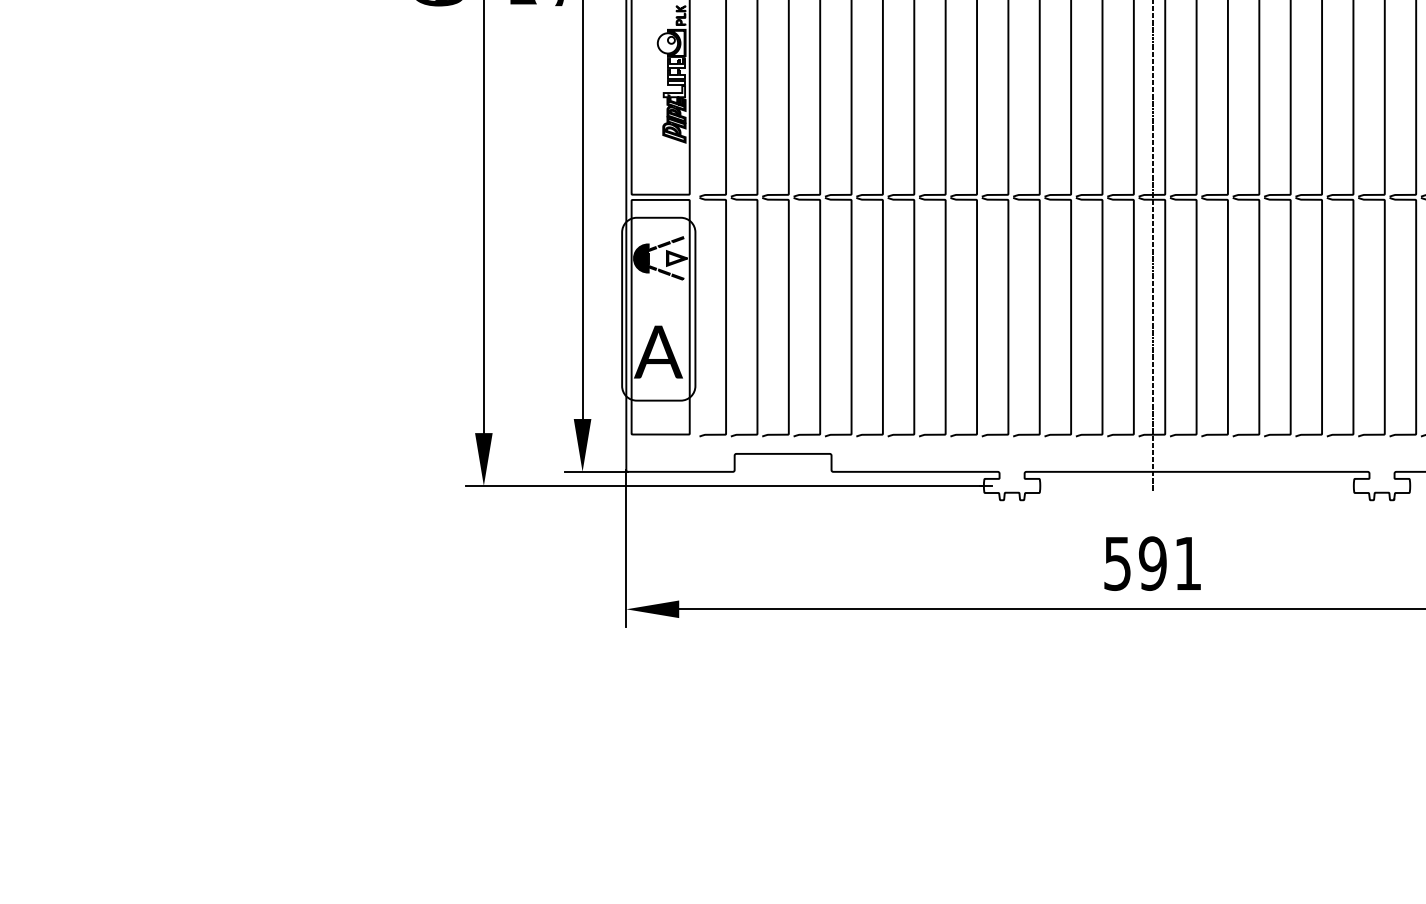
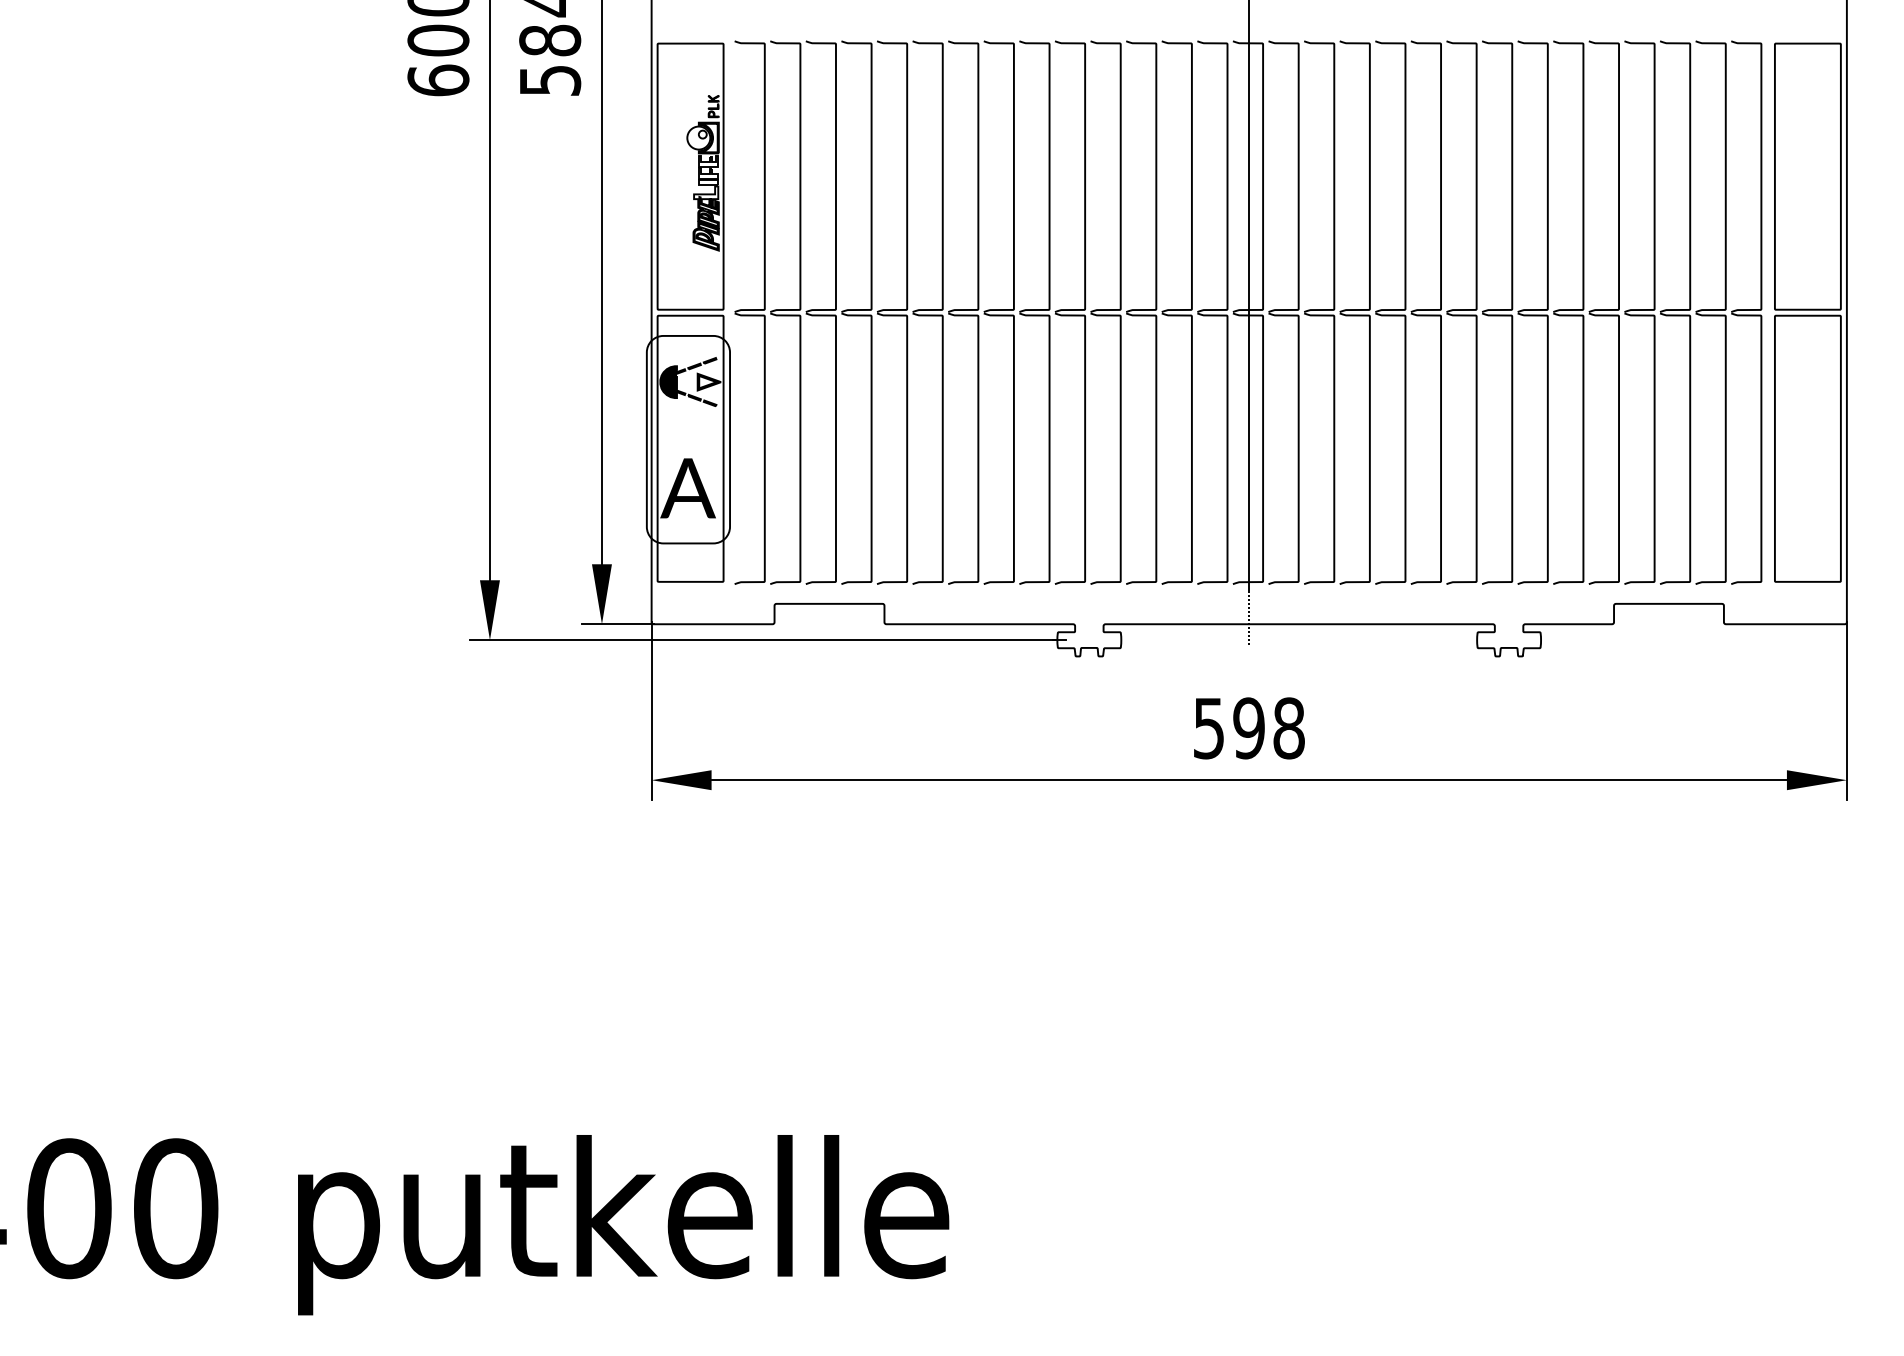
text: (1187, 563) -> (1288, 728), 591 -> 598

